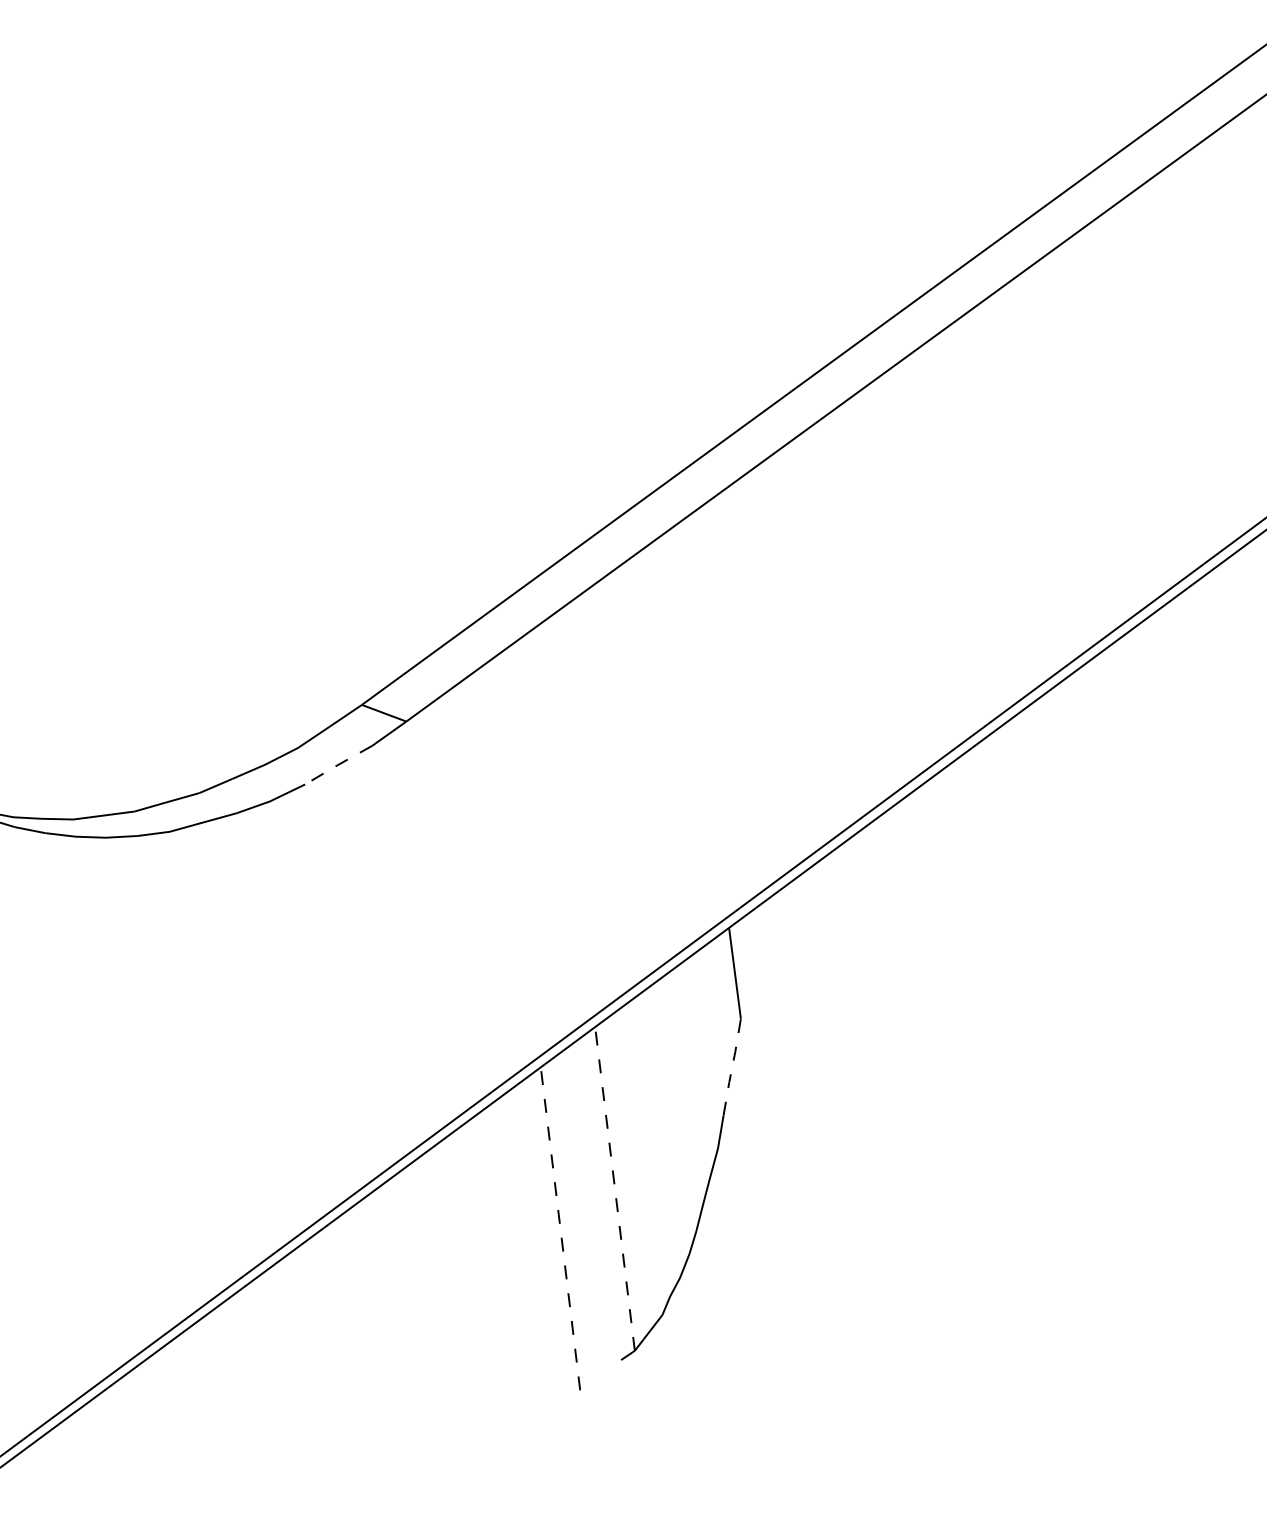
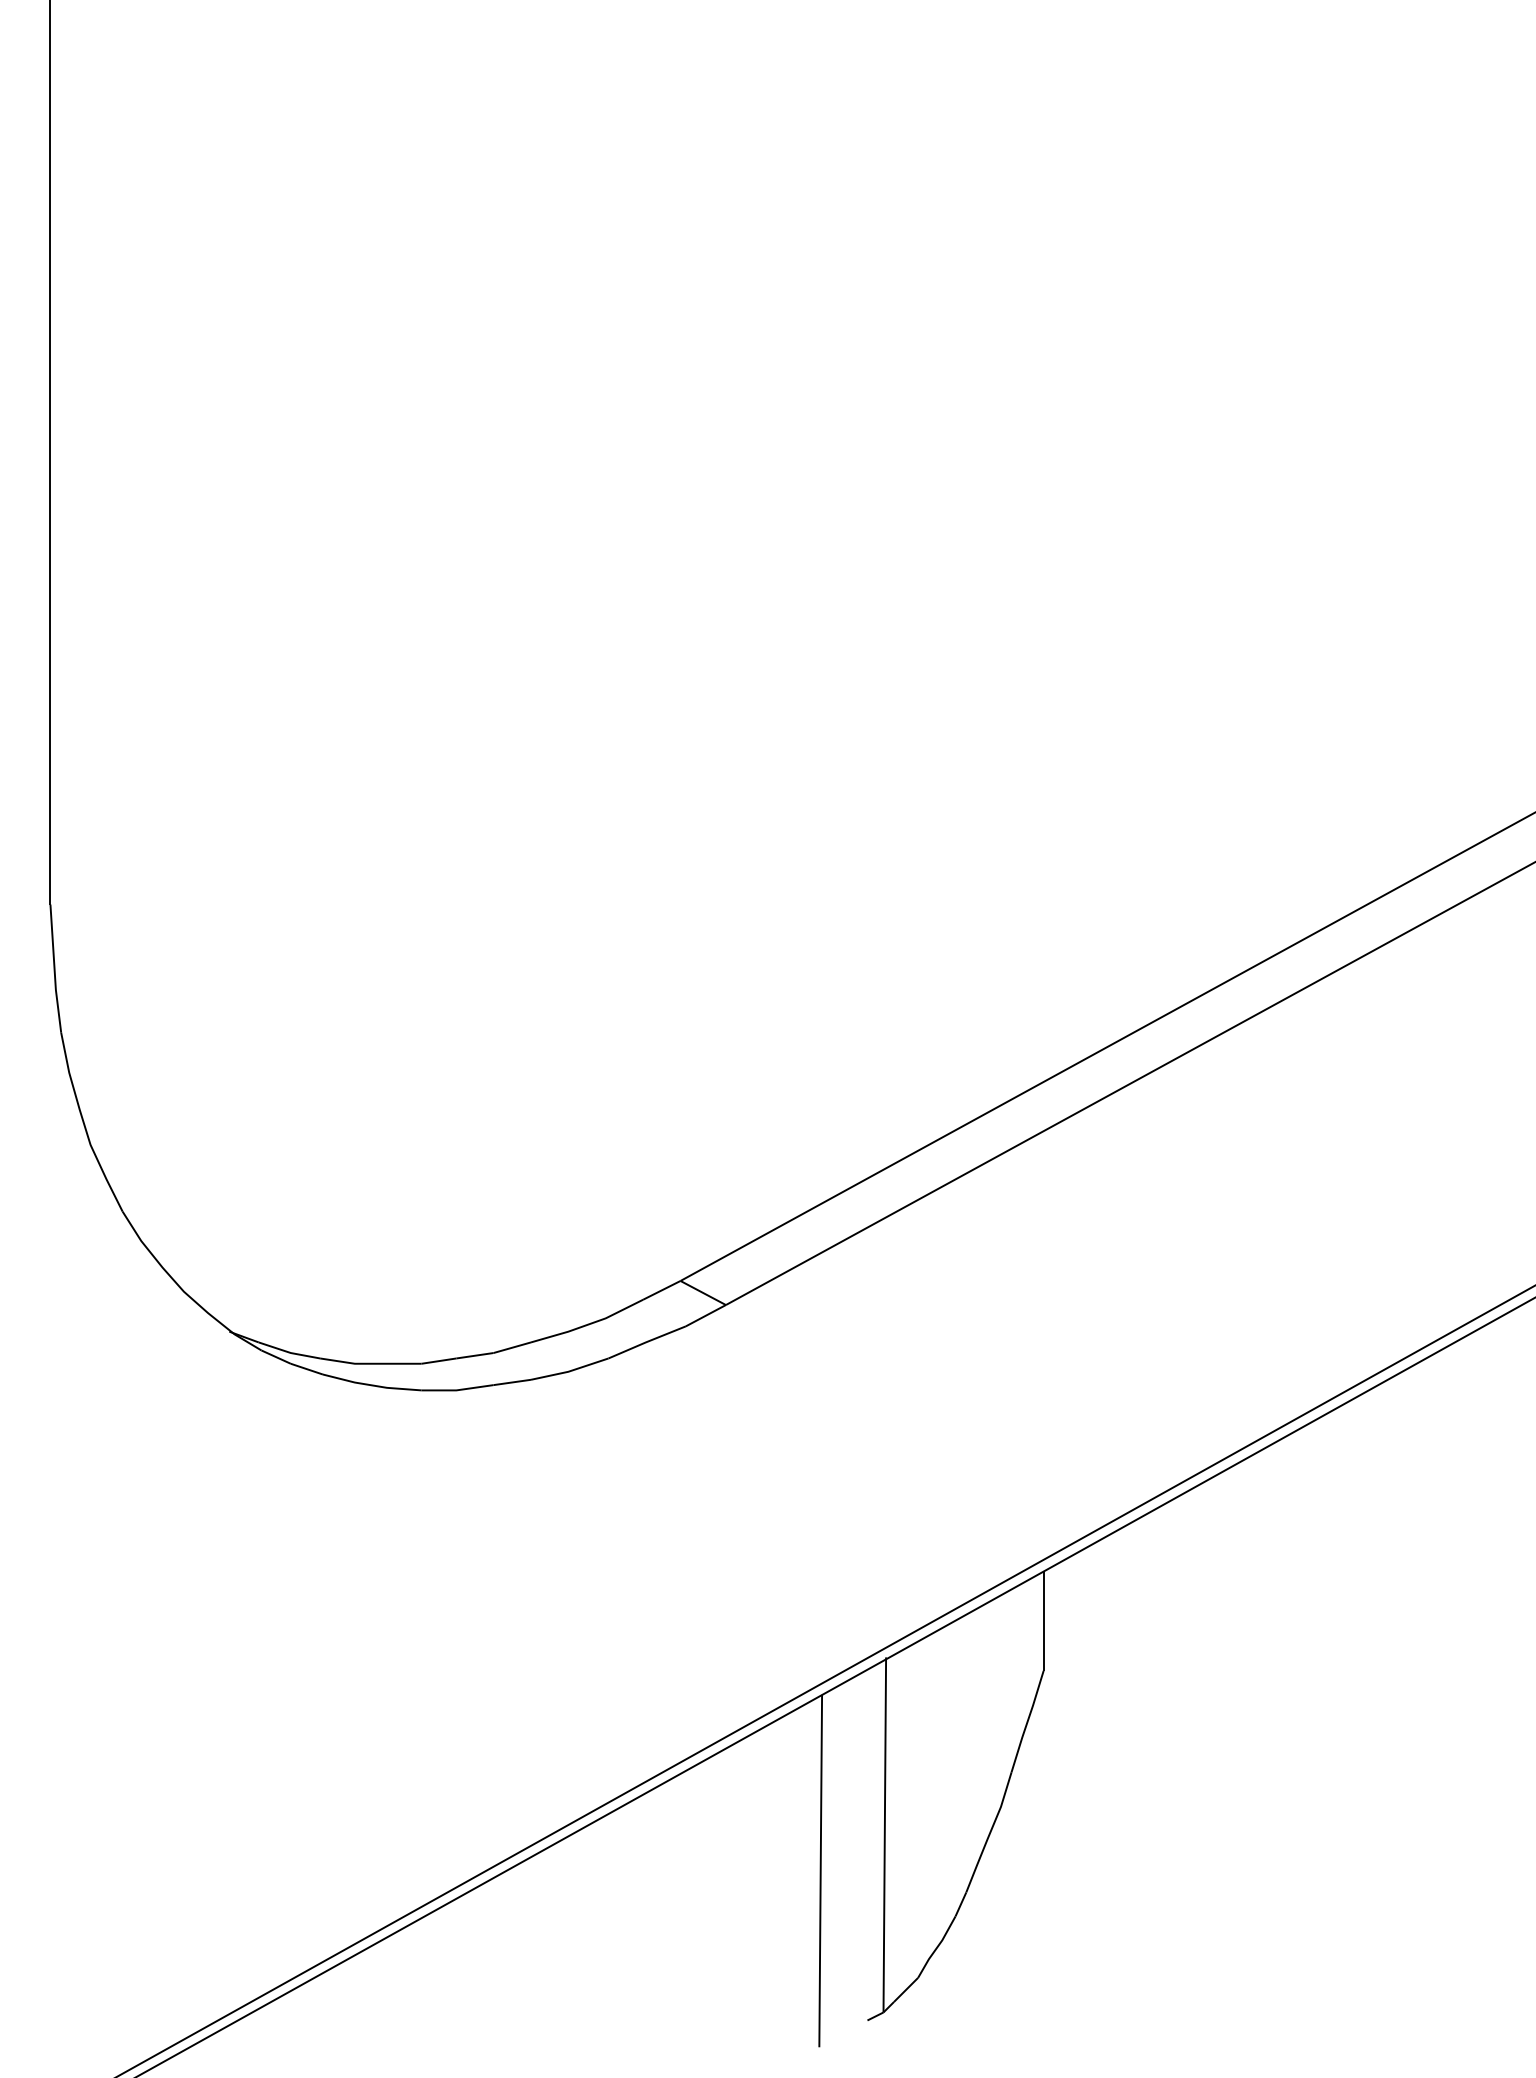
line: (338, 765) -> (646, 1342), dashed -> solid
line: (732, 1067) -> (1027, 1721), dashed -> solid
line: (614, 1187) -> (884, 1834), dashed -> solid
line: (560, 1228) -> (820, 1870), dashed -> solid

